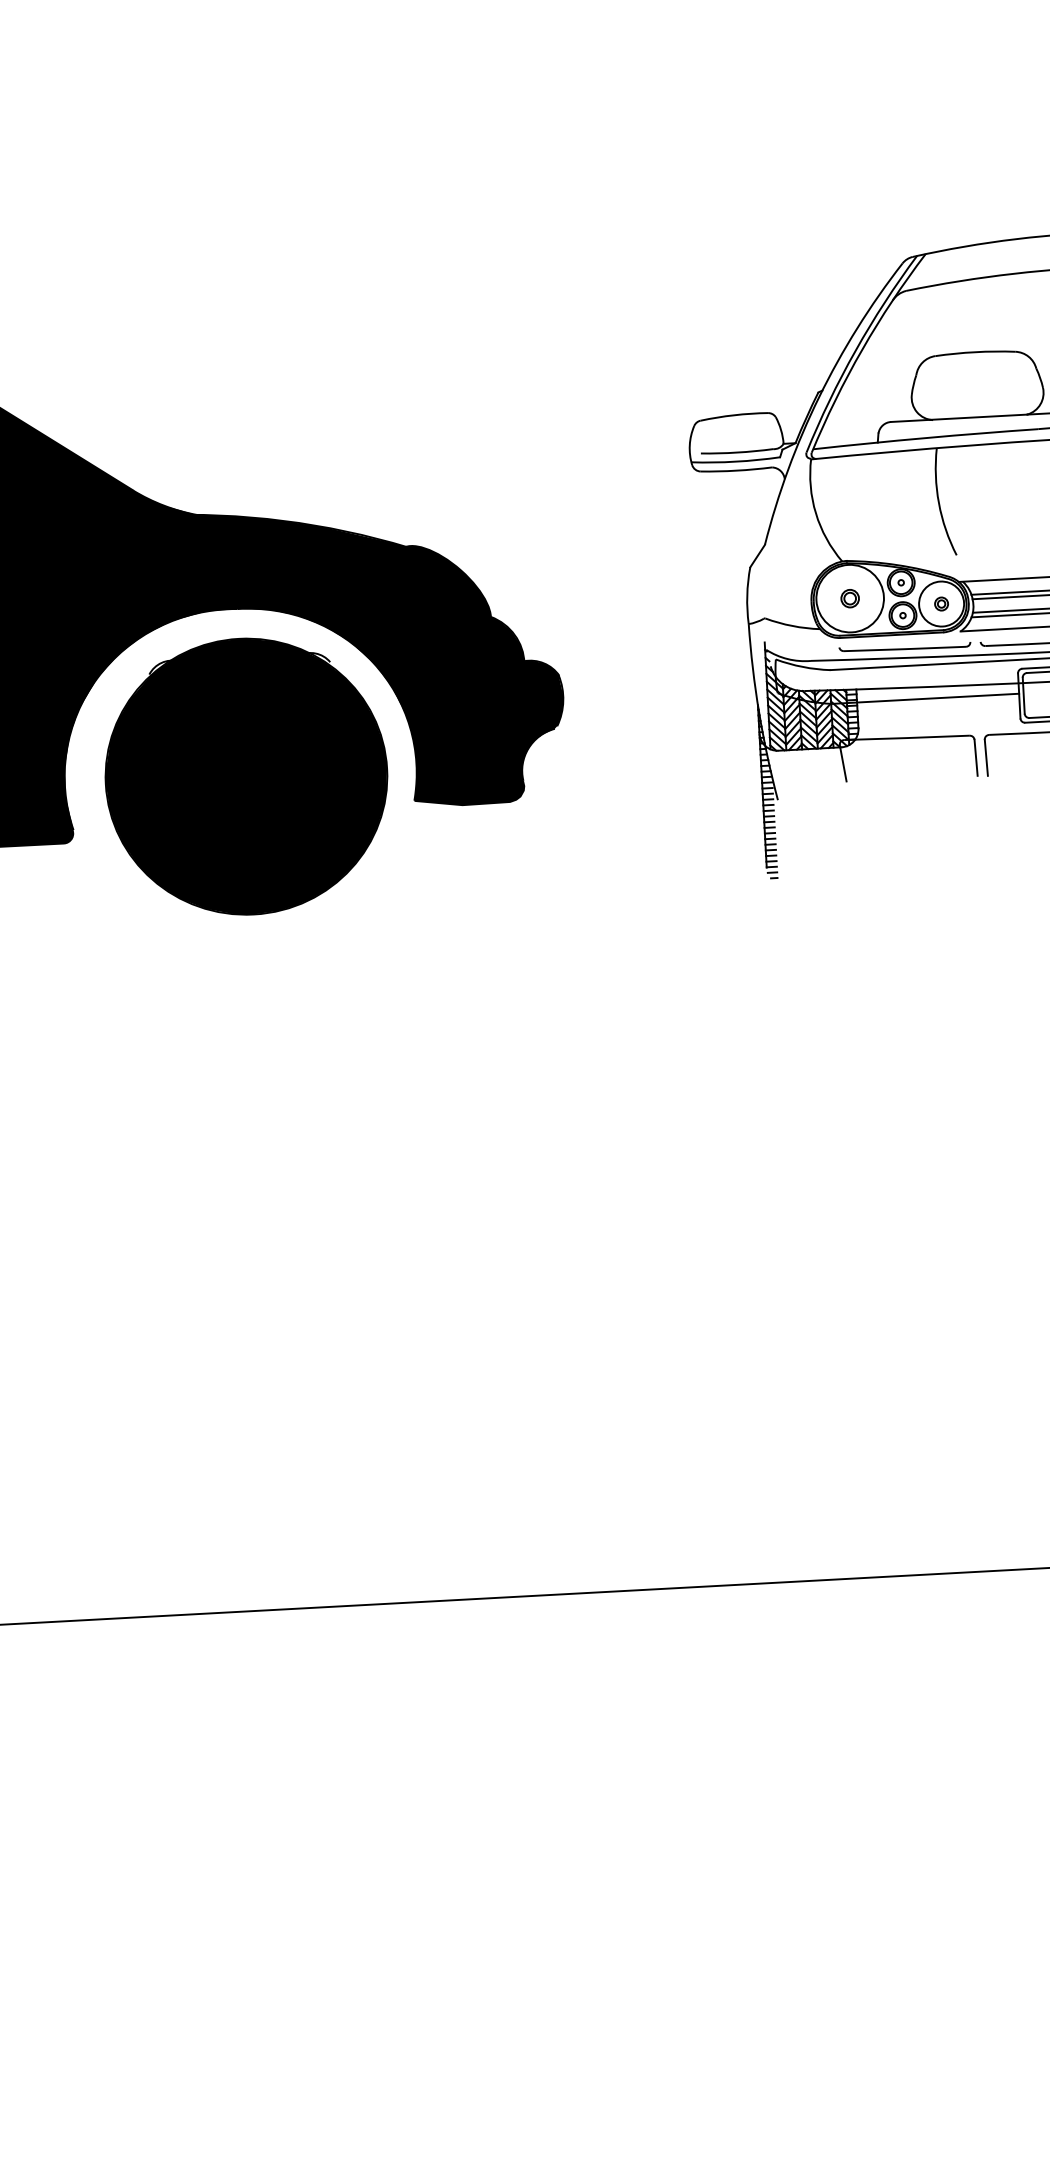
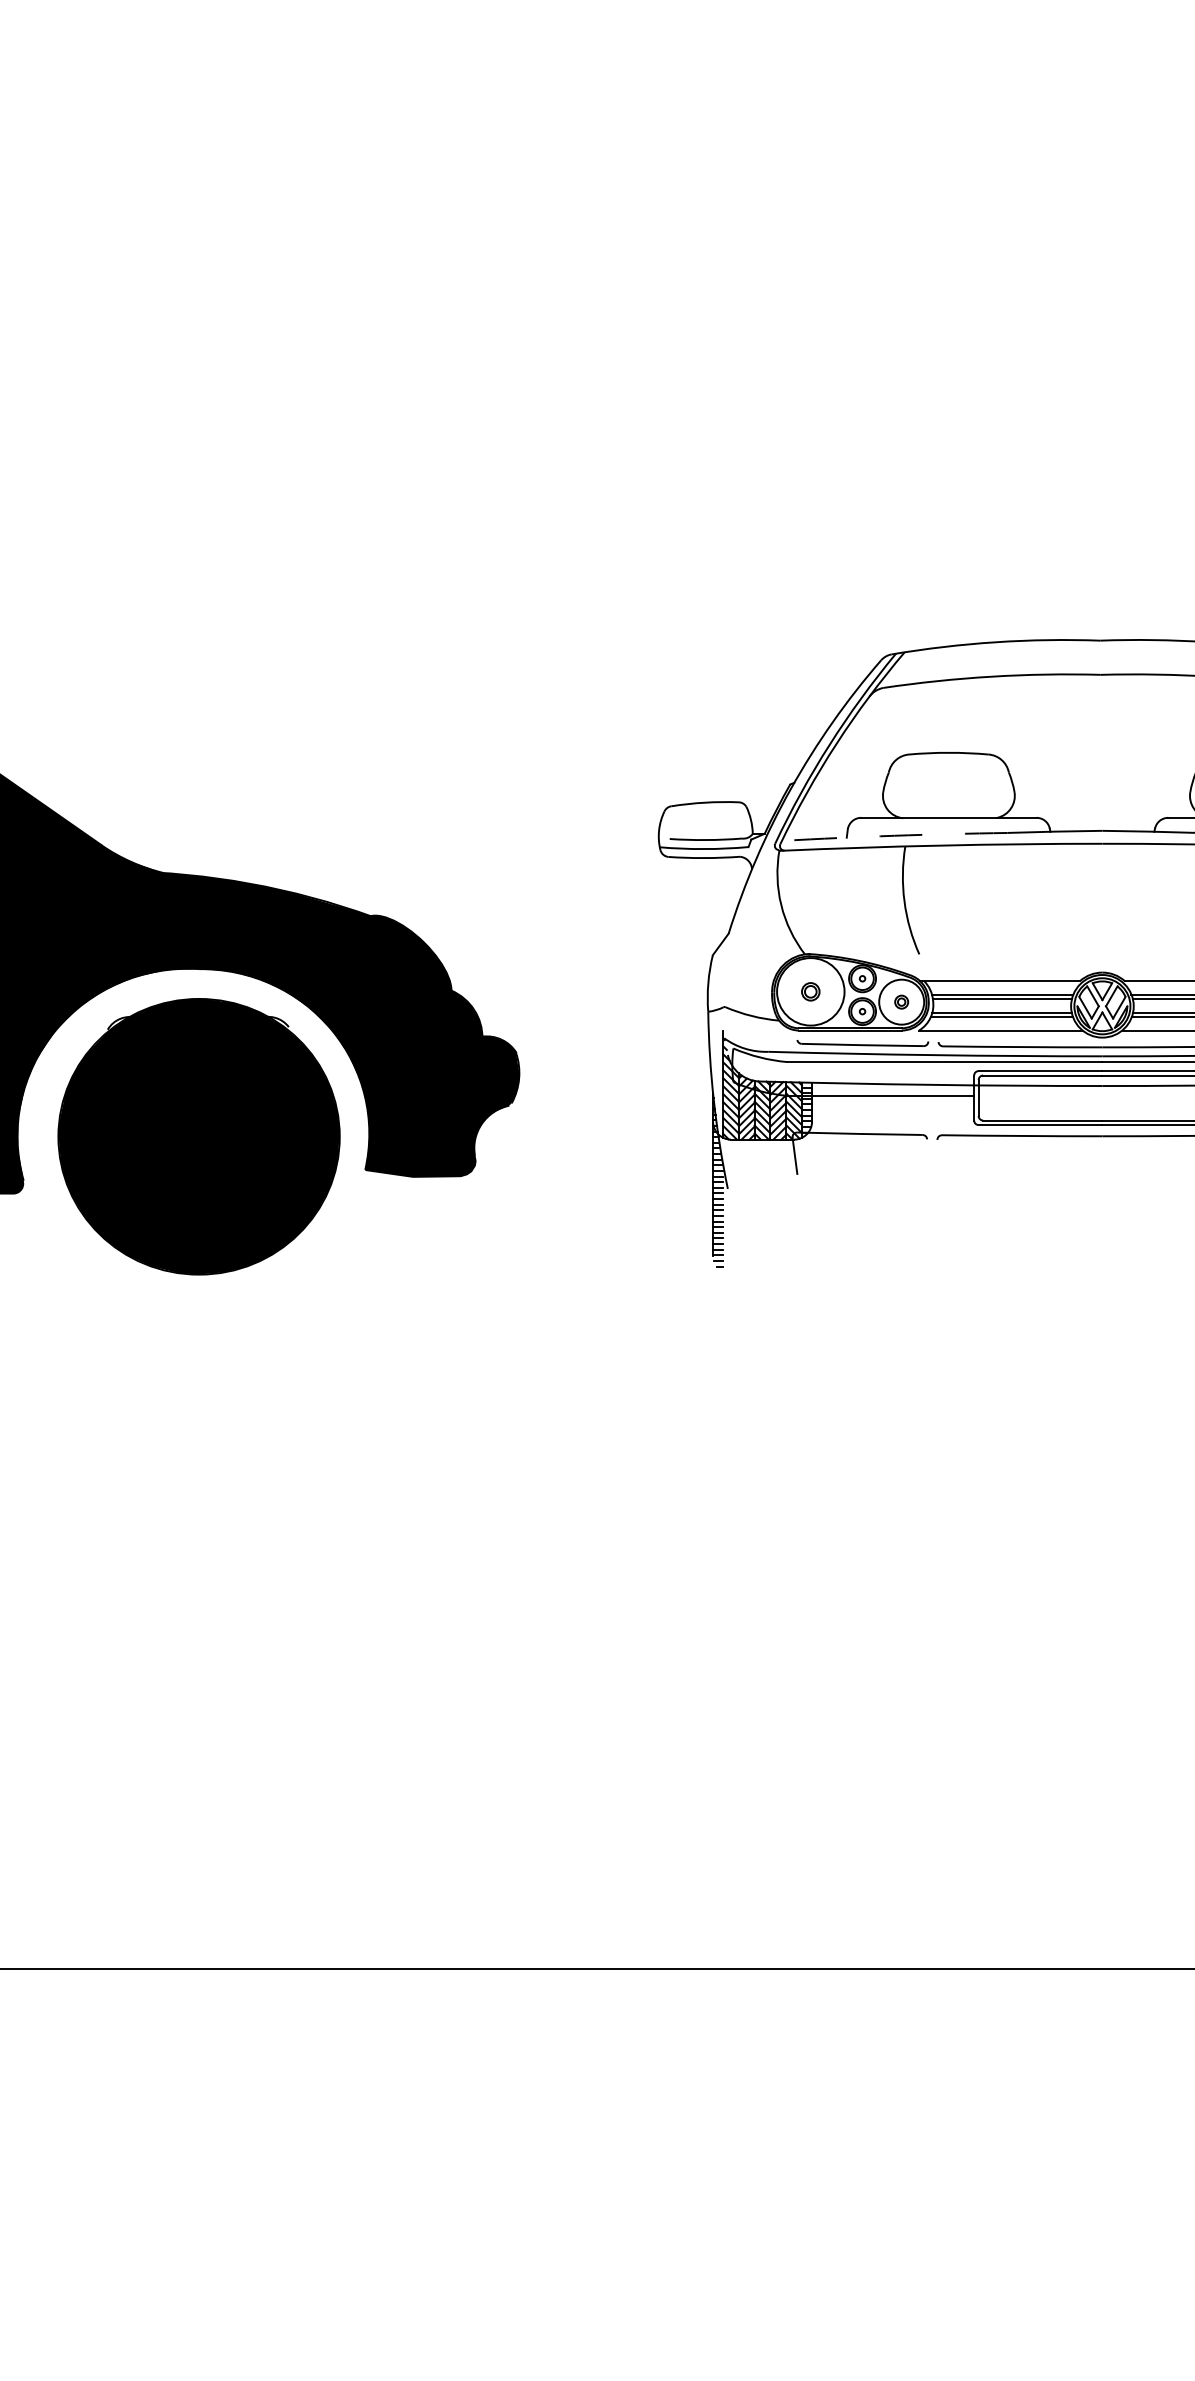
arc: (925, 437) -> (894, 835), solid -> dashed
line: (975, 757) -> (927, 1157), removed
line: (985, 757) -> (937, 1157), removed

